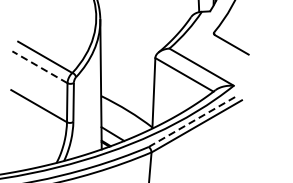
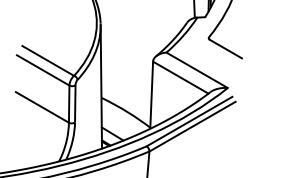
line: (39, 67) -> (42, 70), dashed -> solid
line: (194, 120) -> (190, 121), dashed -> solid

